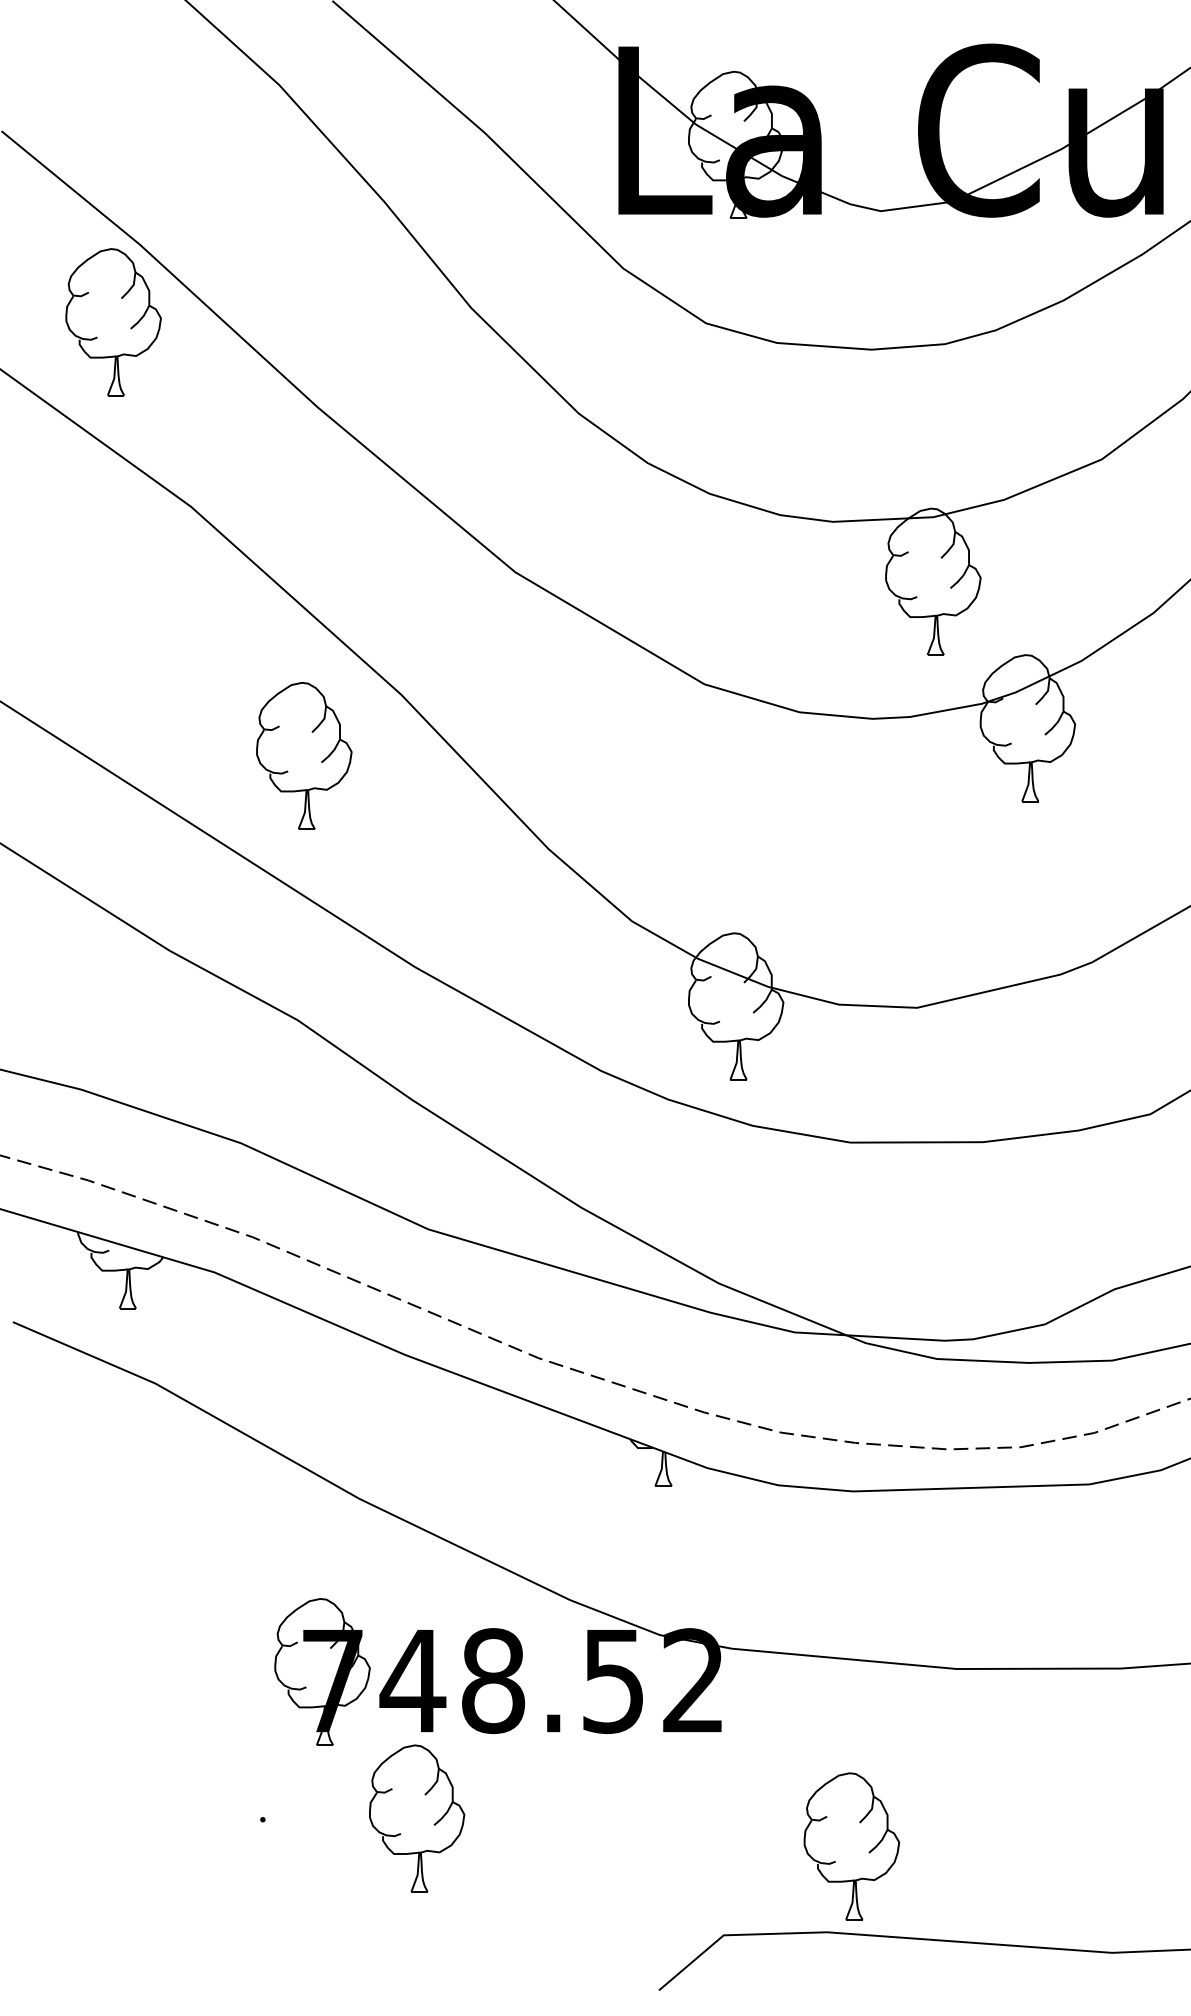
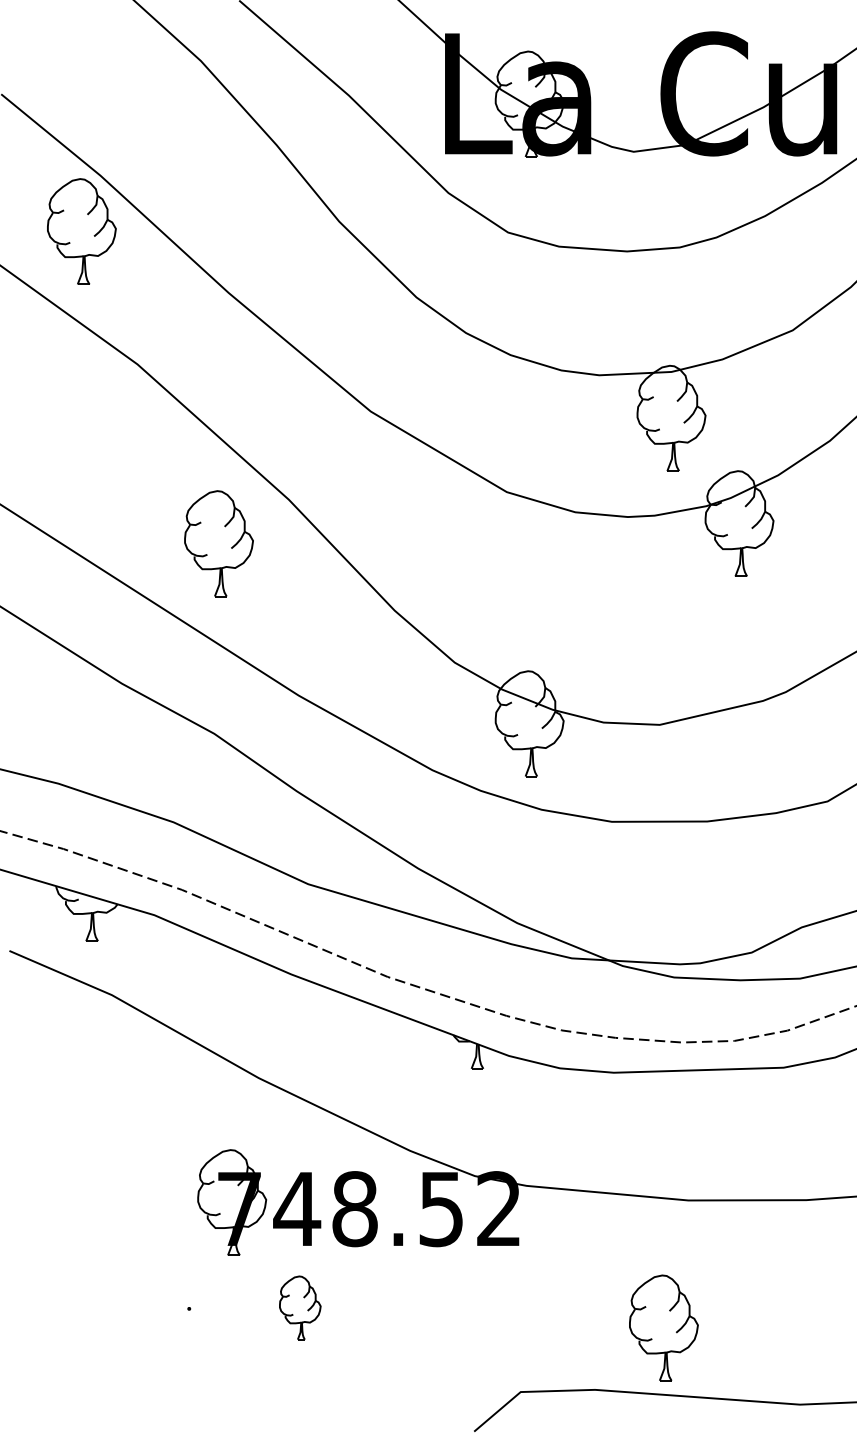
part: (417, 1817) -> (300, 1307), size x0.6
part: (851, 1845) -> (663, 1327), moved

